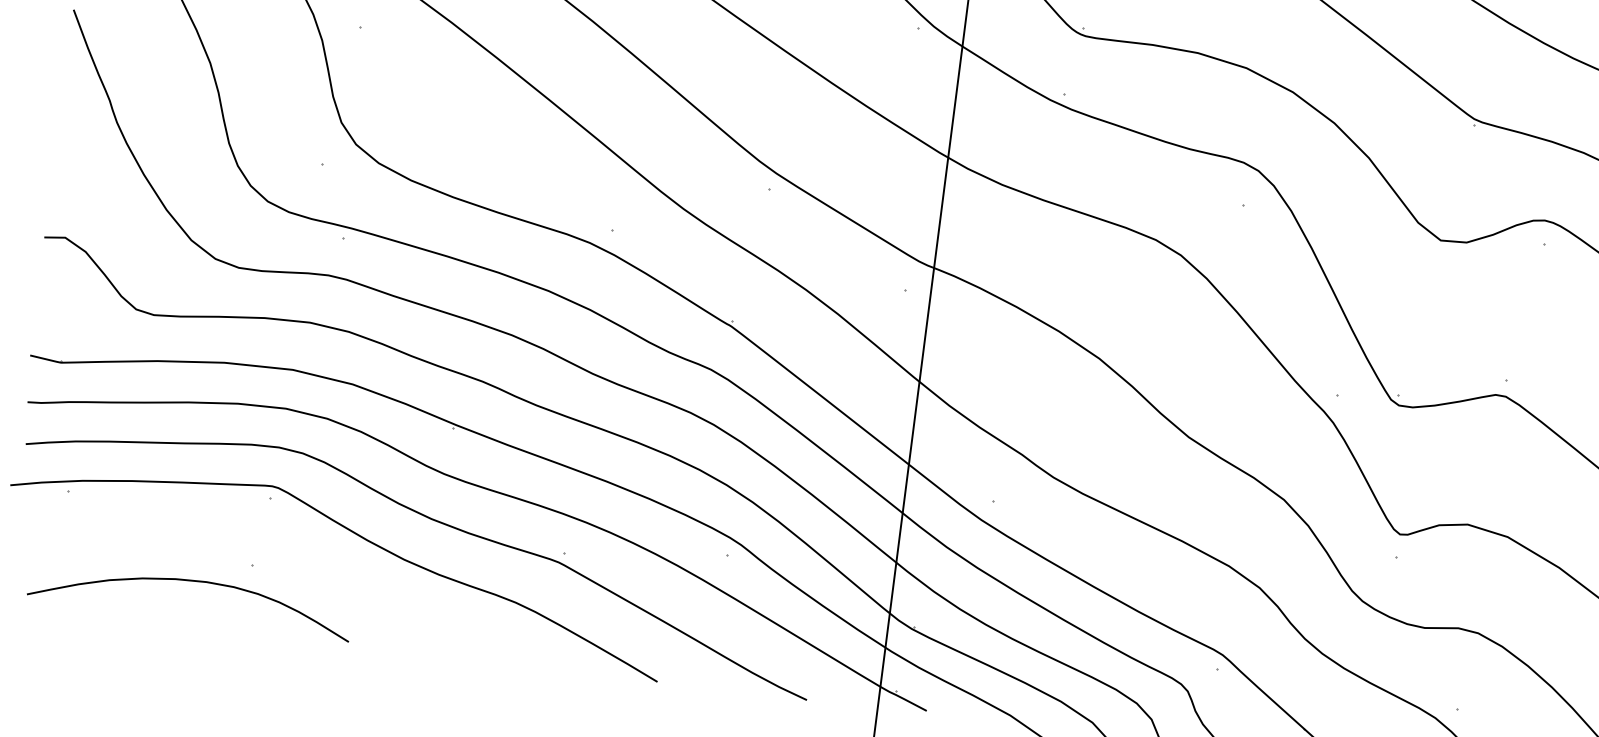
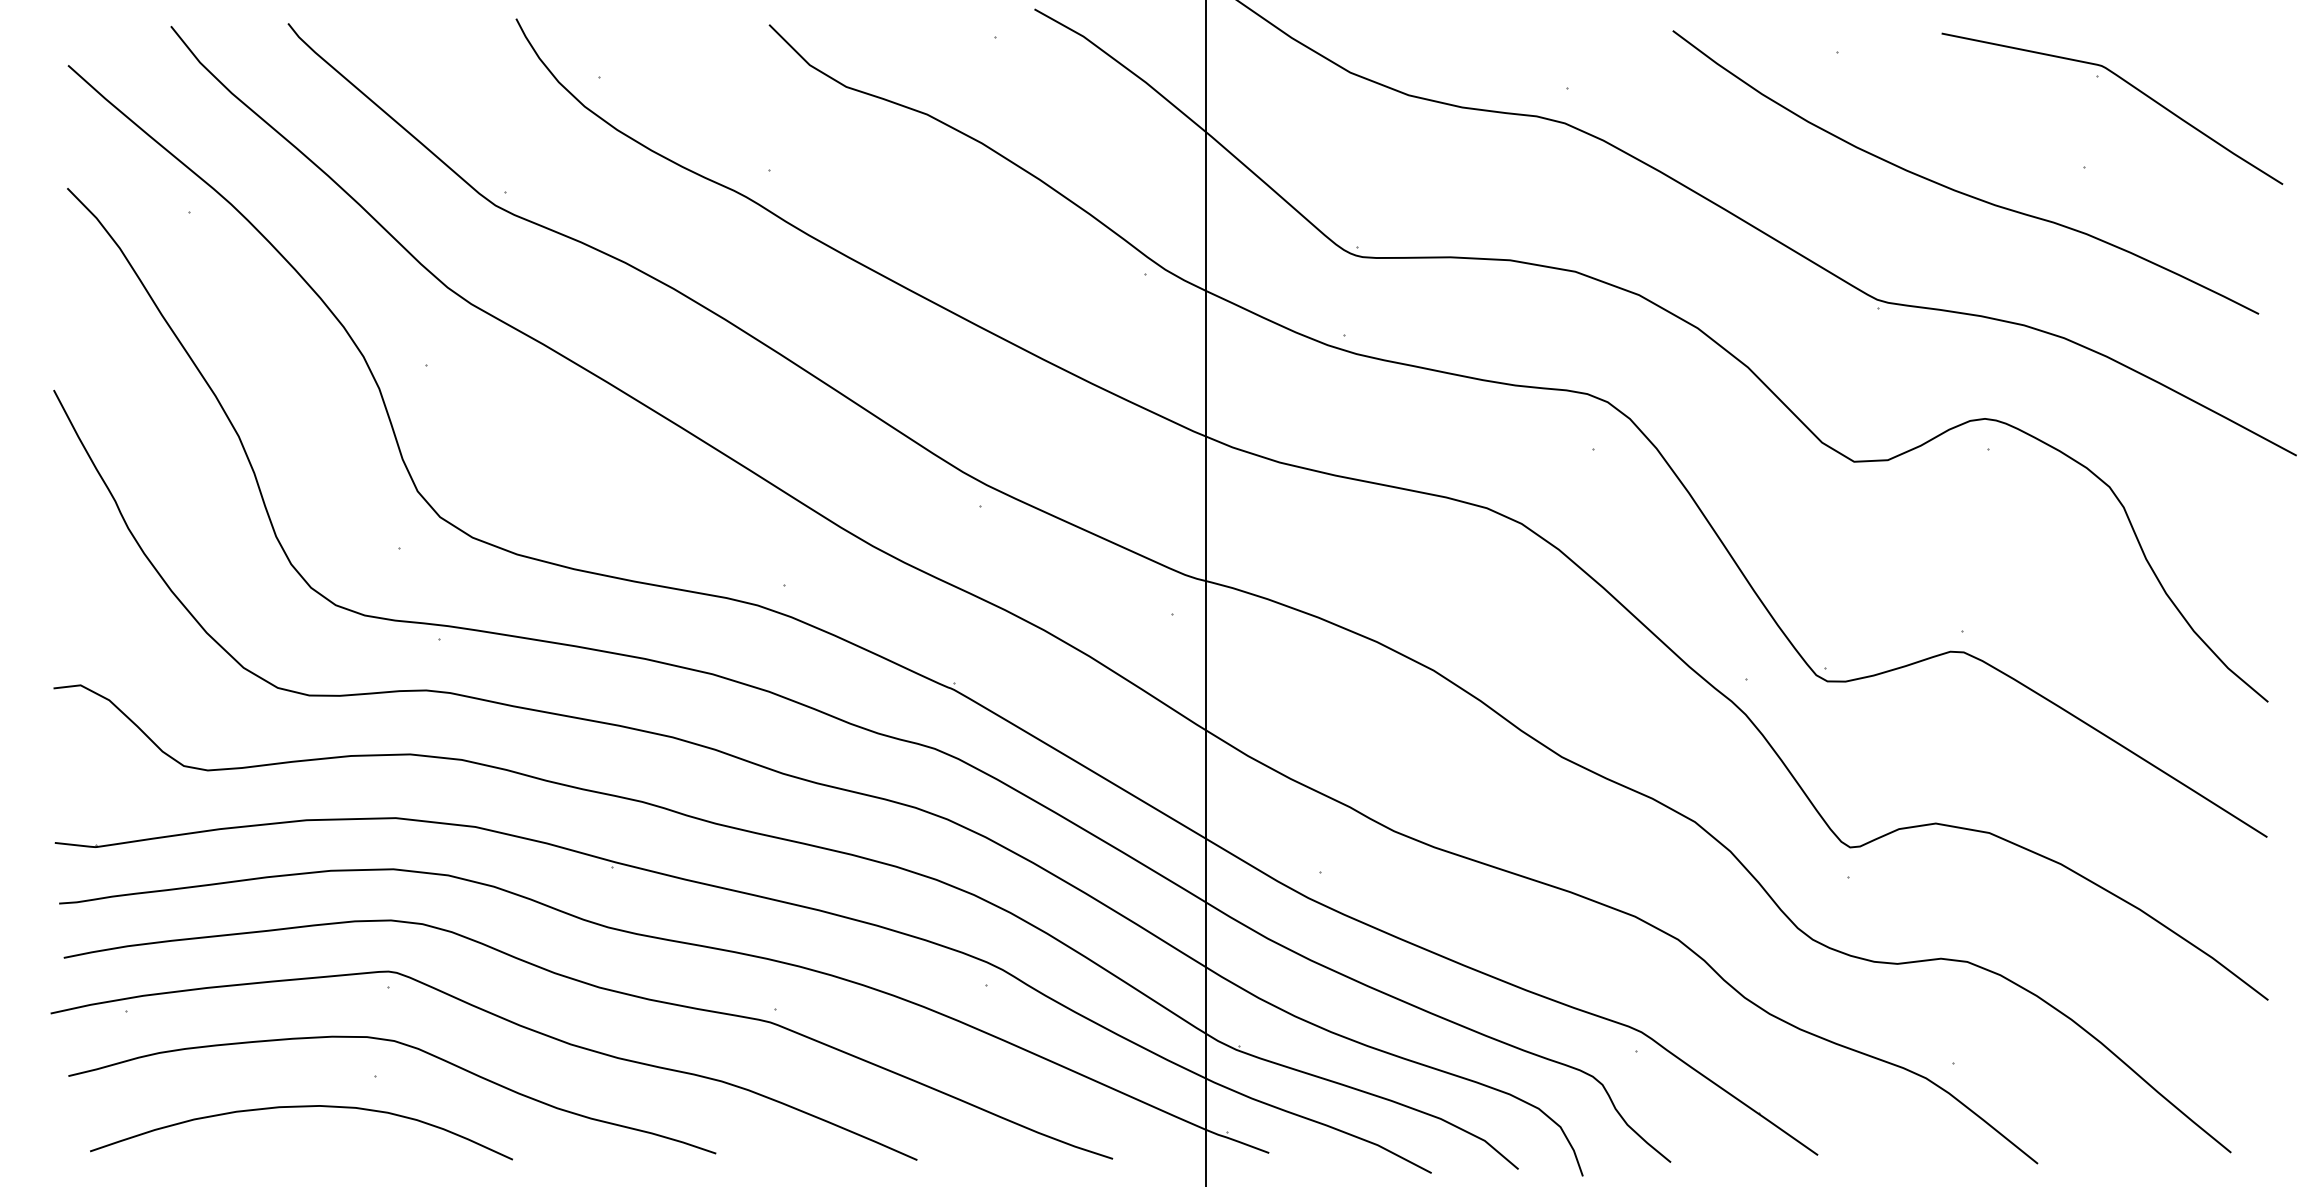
curve: (279, 545) -> (407, 1046), added

